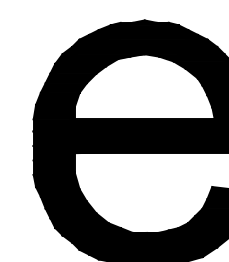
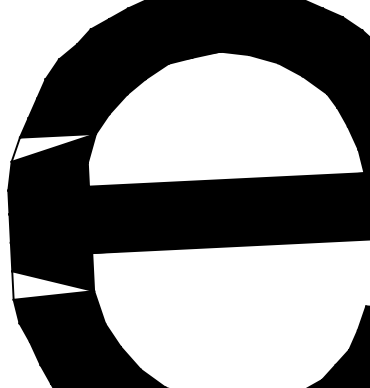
fill: (57, 98) -> (53, 147), removed
fill: (53, 167) -> (51, 283), removed

